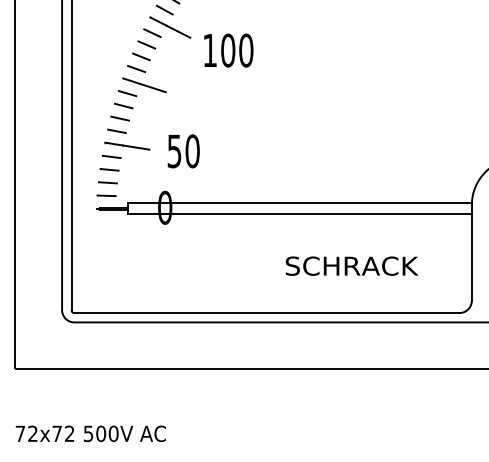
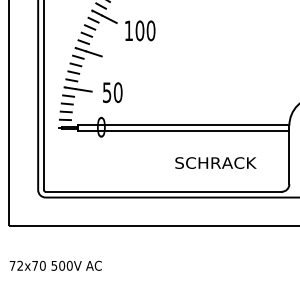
text: (69, 433) -> (42, 265), 72x72 -> 72x70

